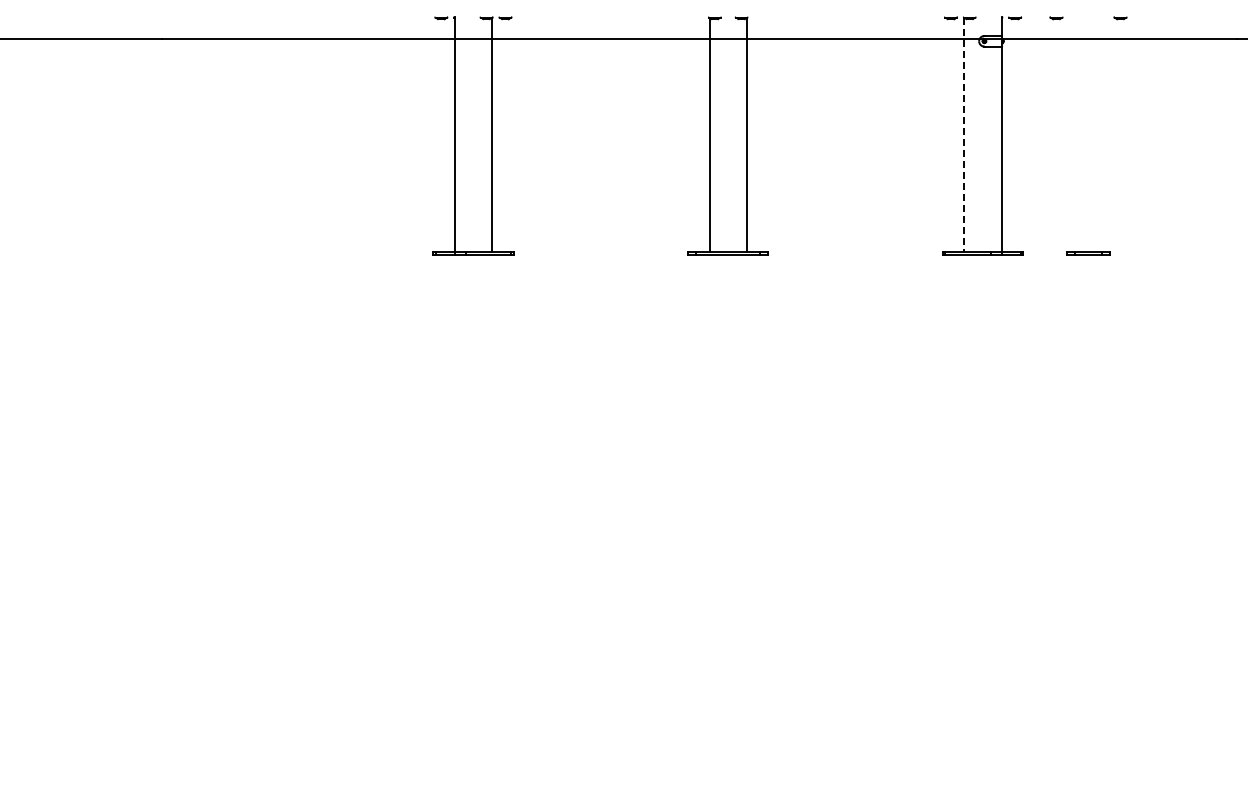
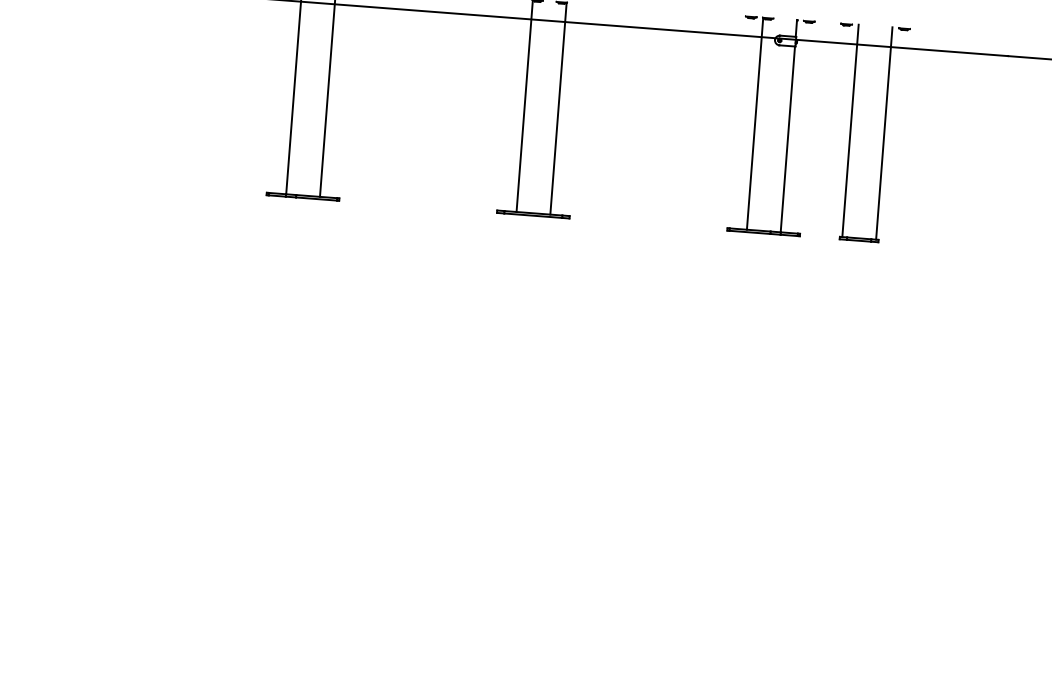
line: (1069, 134) -> (850, 130), added
line: (1107, 134) -> (884, 133), added
line: (964, 135) -> (755, 124), dashed -> solid

